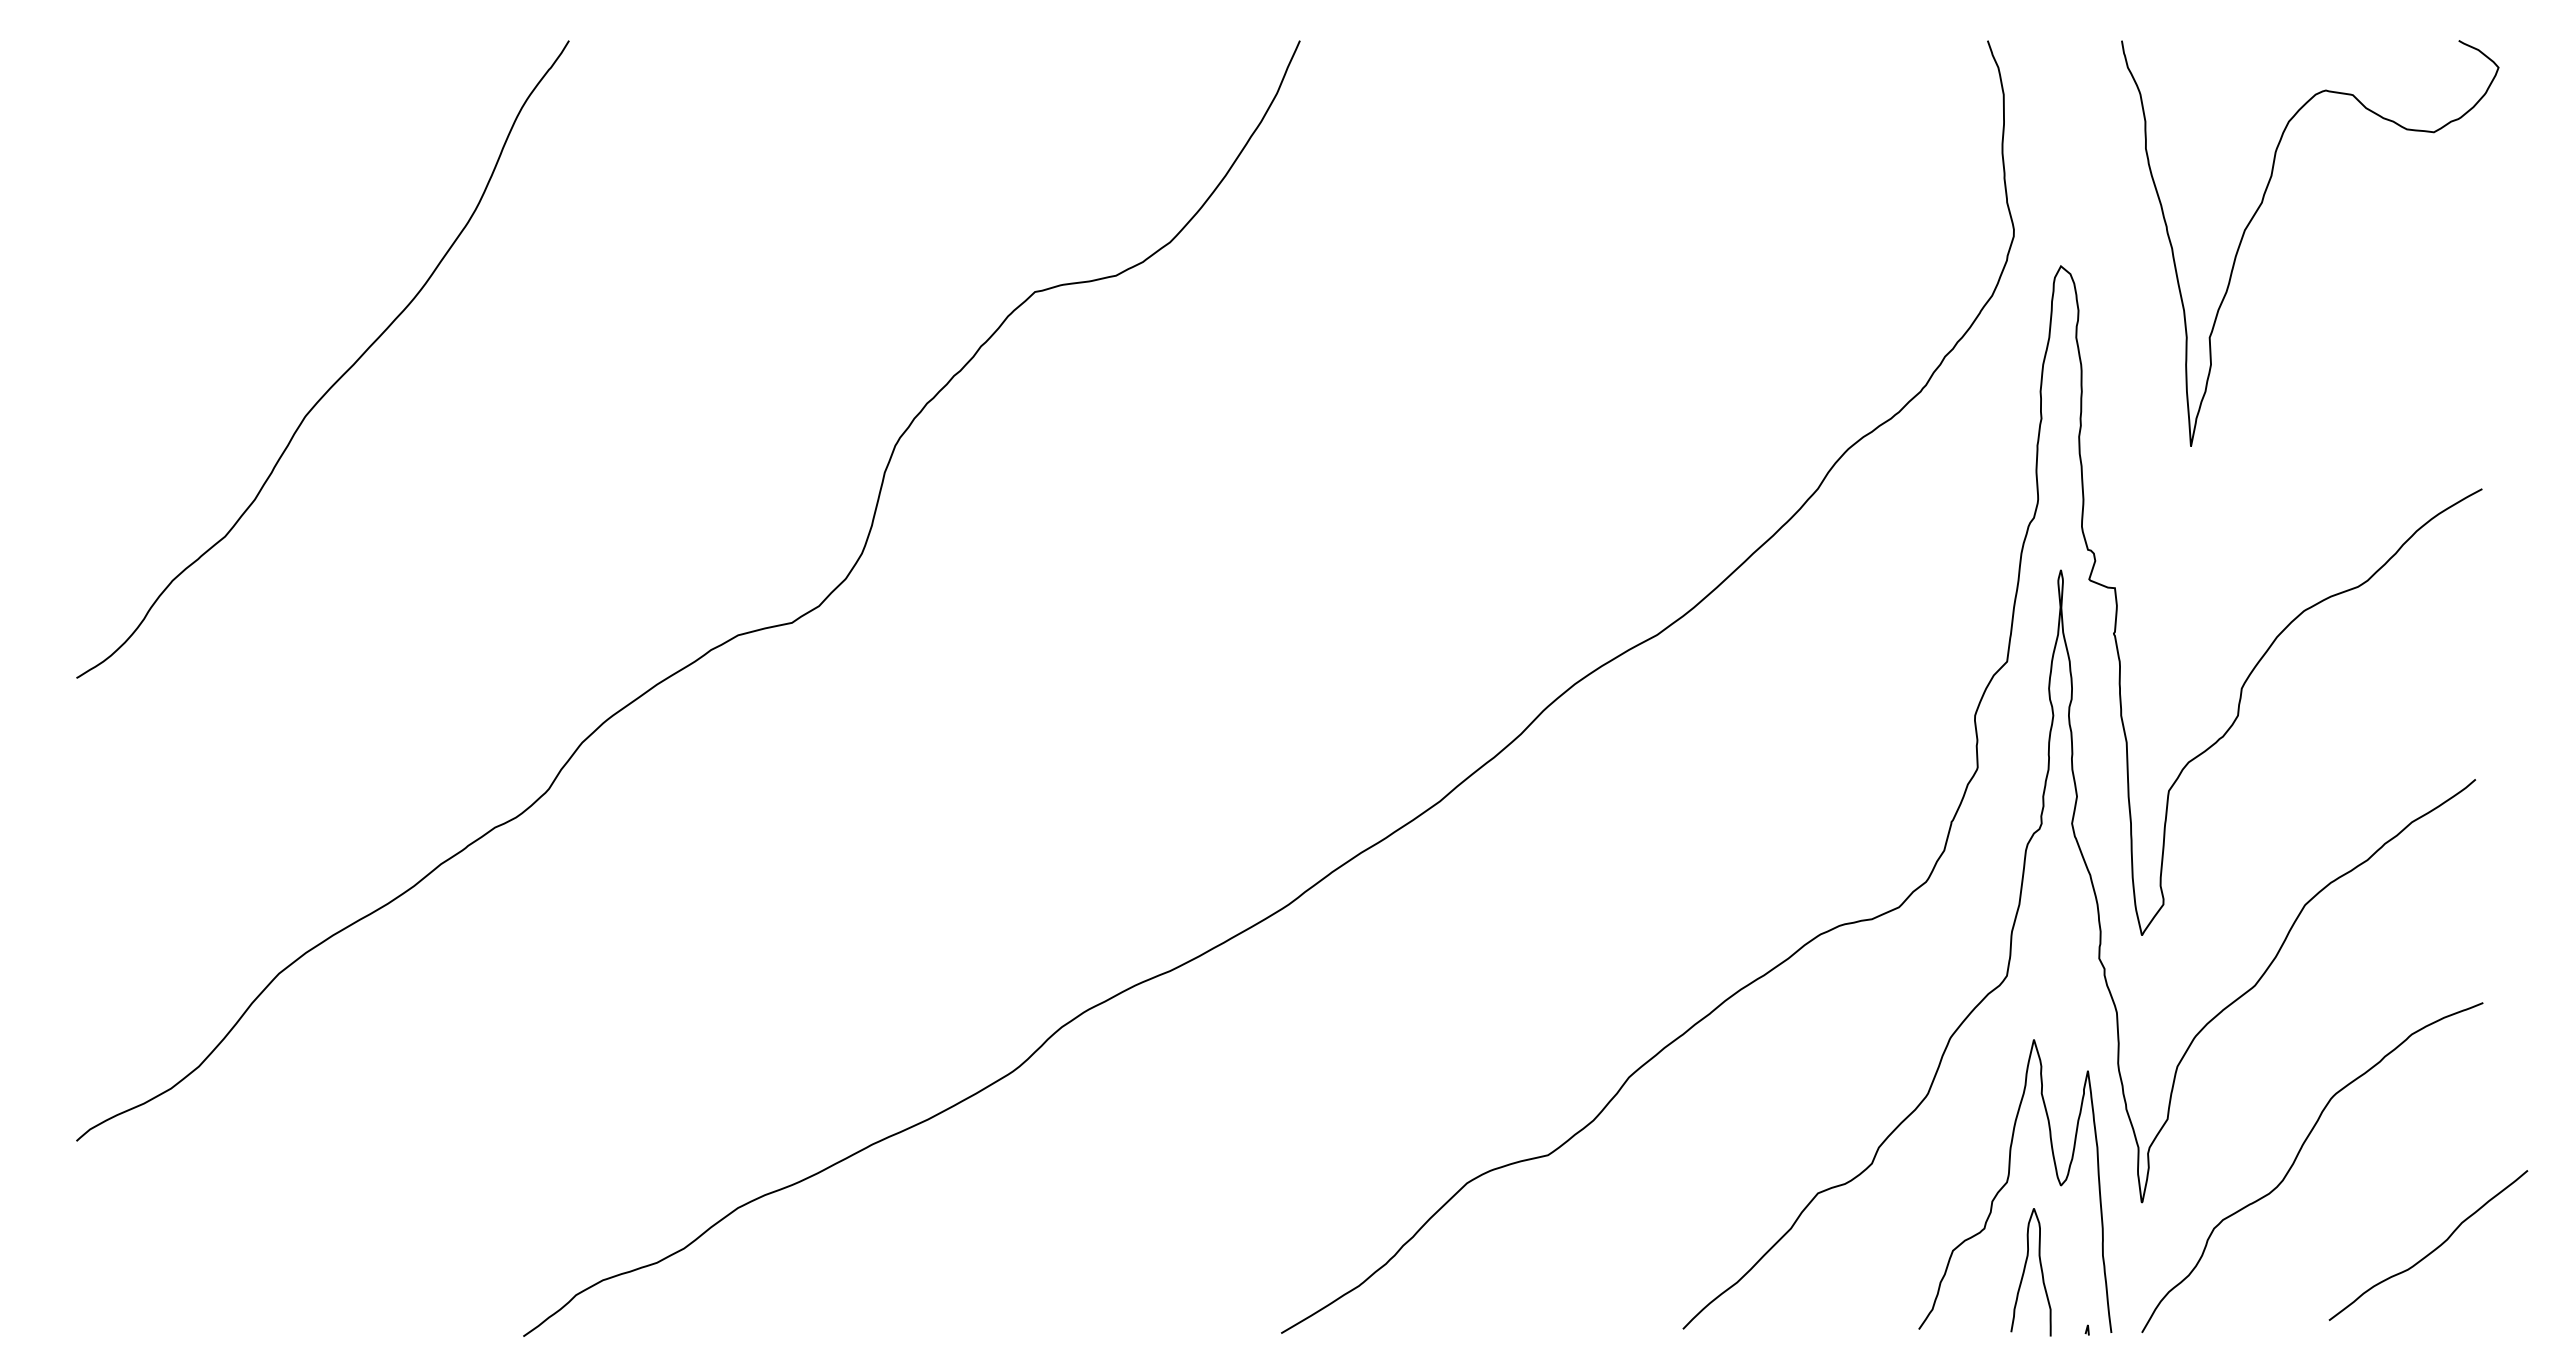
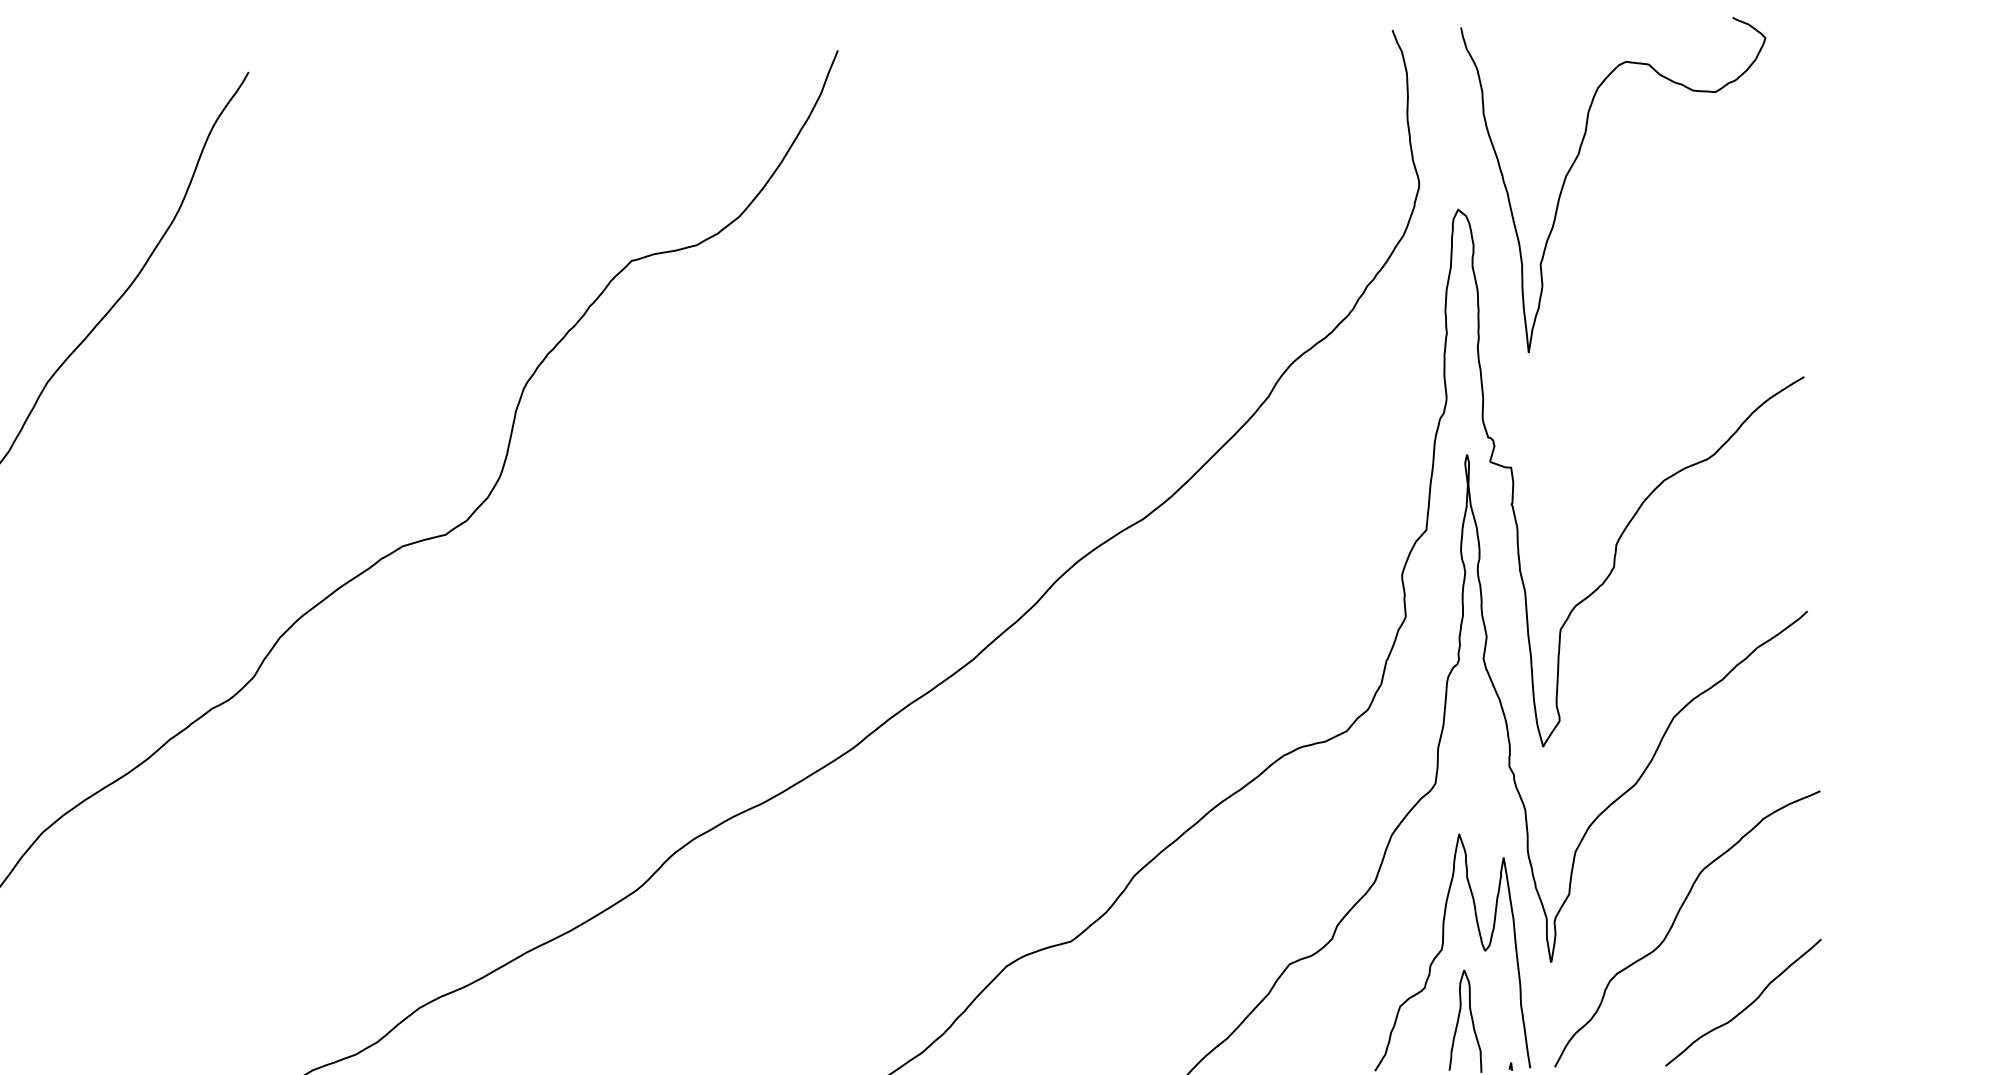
curve: (2258, 210) -> (1576, 160), moved
curve: (2433, 1249) -> (1747, 1005), moved

